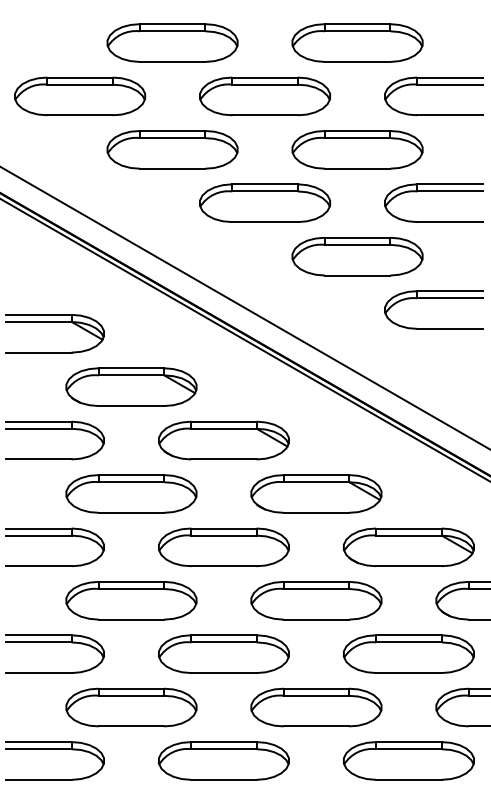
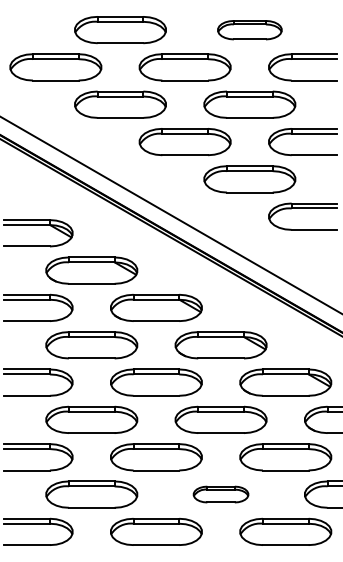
part: (357, 43) -> (249, 30), size x0.7
part: (315, 707) -> (220, 494), size x0.6

